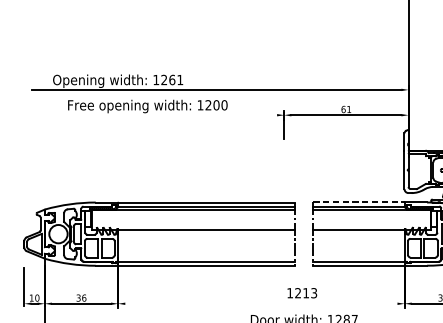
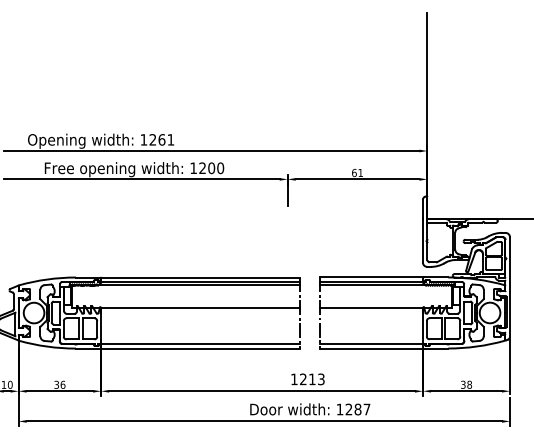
line: (154, 115) -> (141, 179), added
line: (358, 202) -> (371, 277), dashed -> solid
line: (260, 303) -> (261, 391), added

